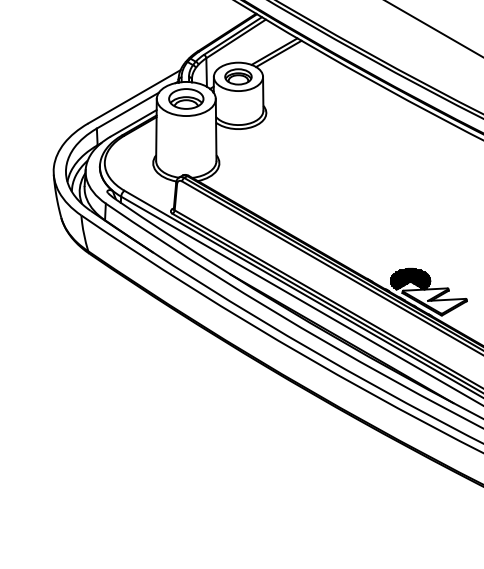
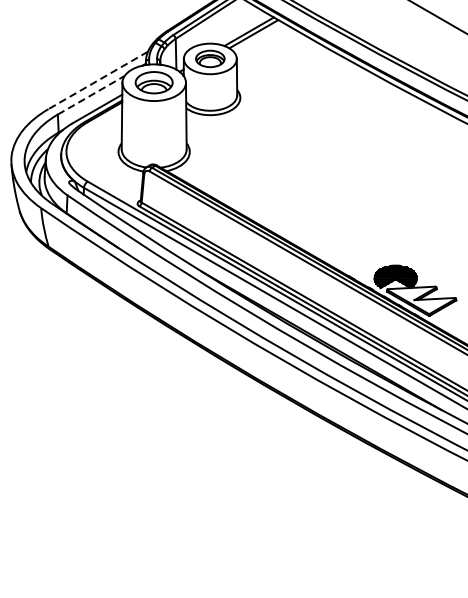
line: (133, 97) -> (97, 81), solid -> dashed
line: (127, 110) -> (90, 95), solid -> dashed

